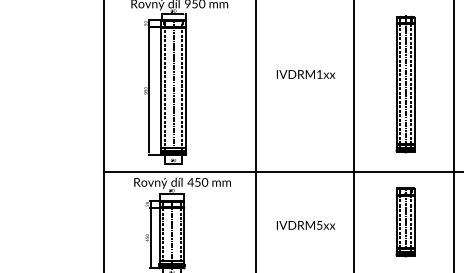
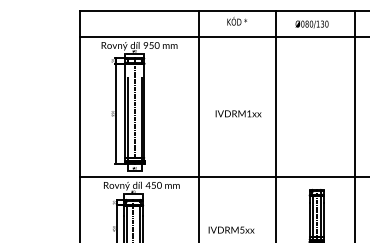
text: (305, 74) -> (238, 113), moved
part: (405, 84) -> (316, 108), removed
text: (305, 224) -> (231, 229), moved

